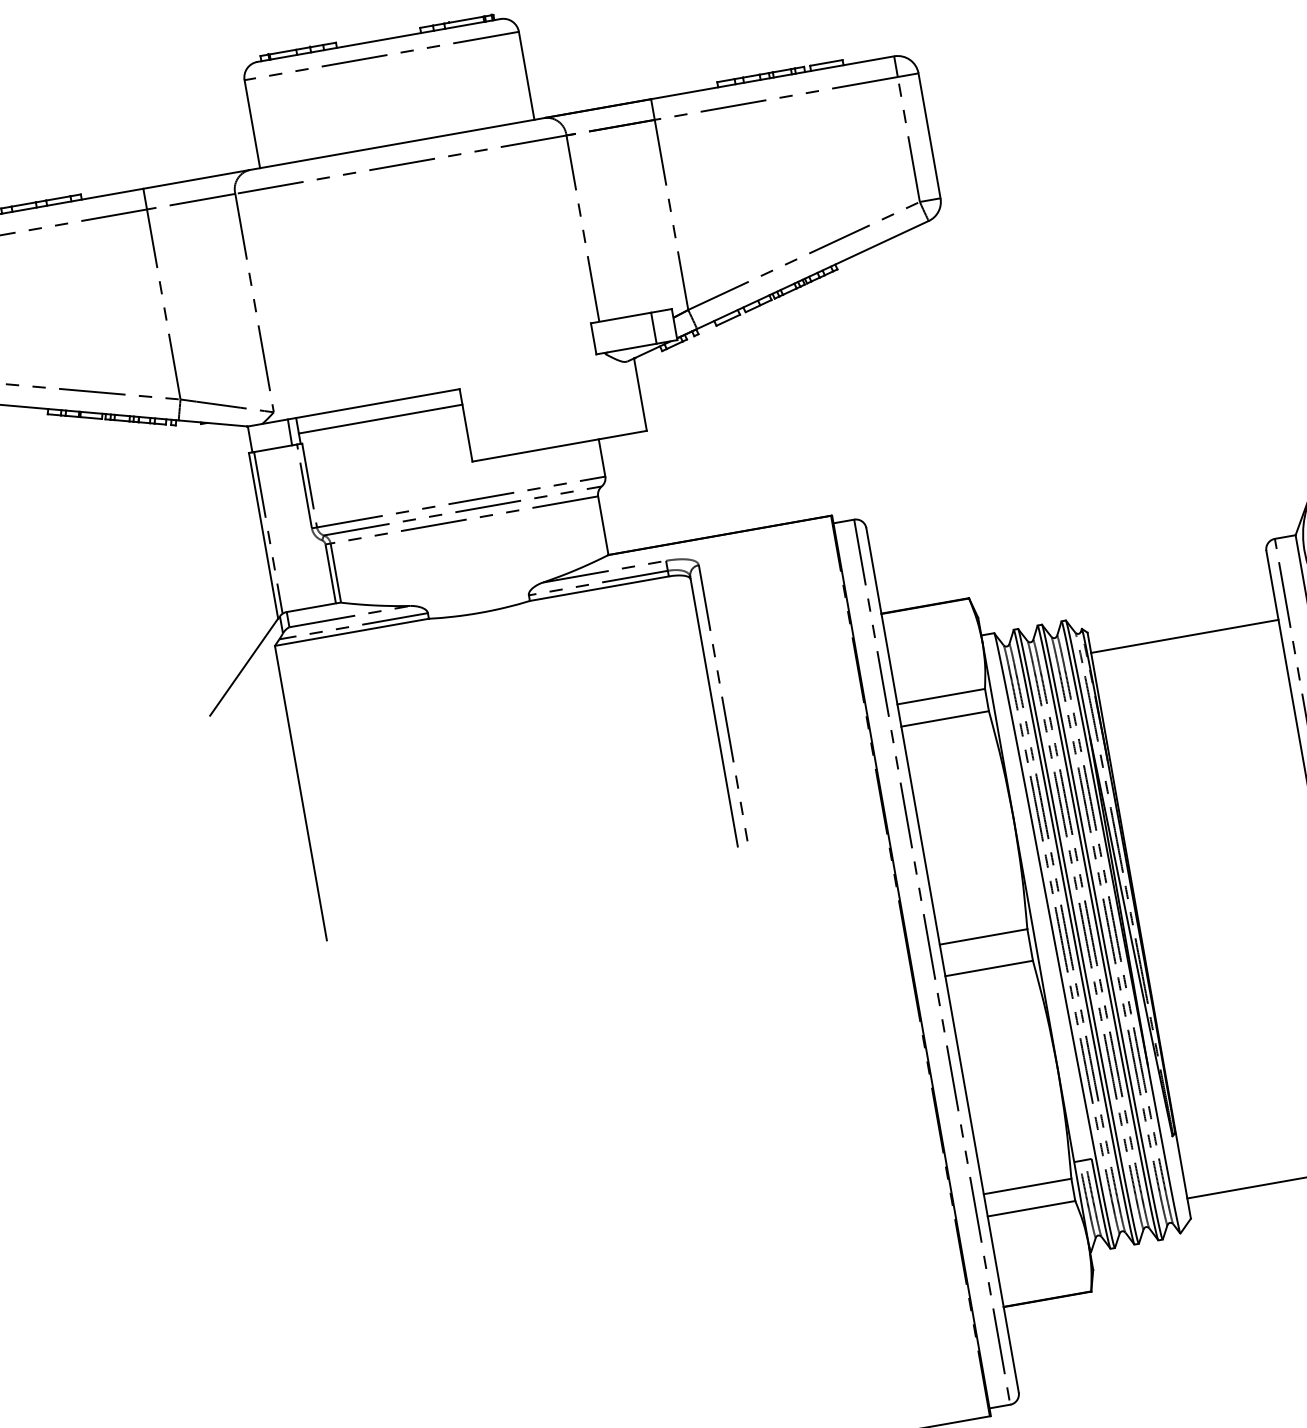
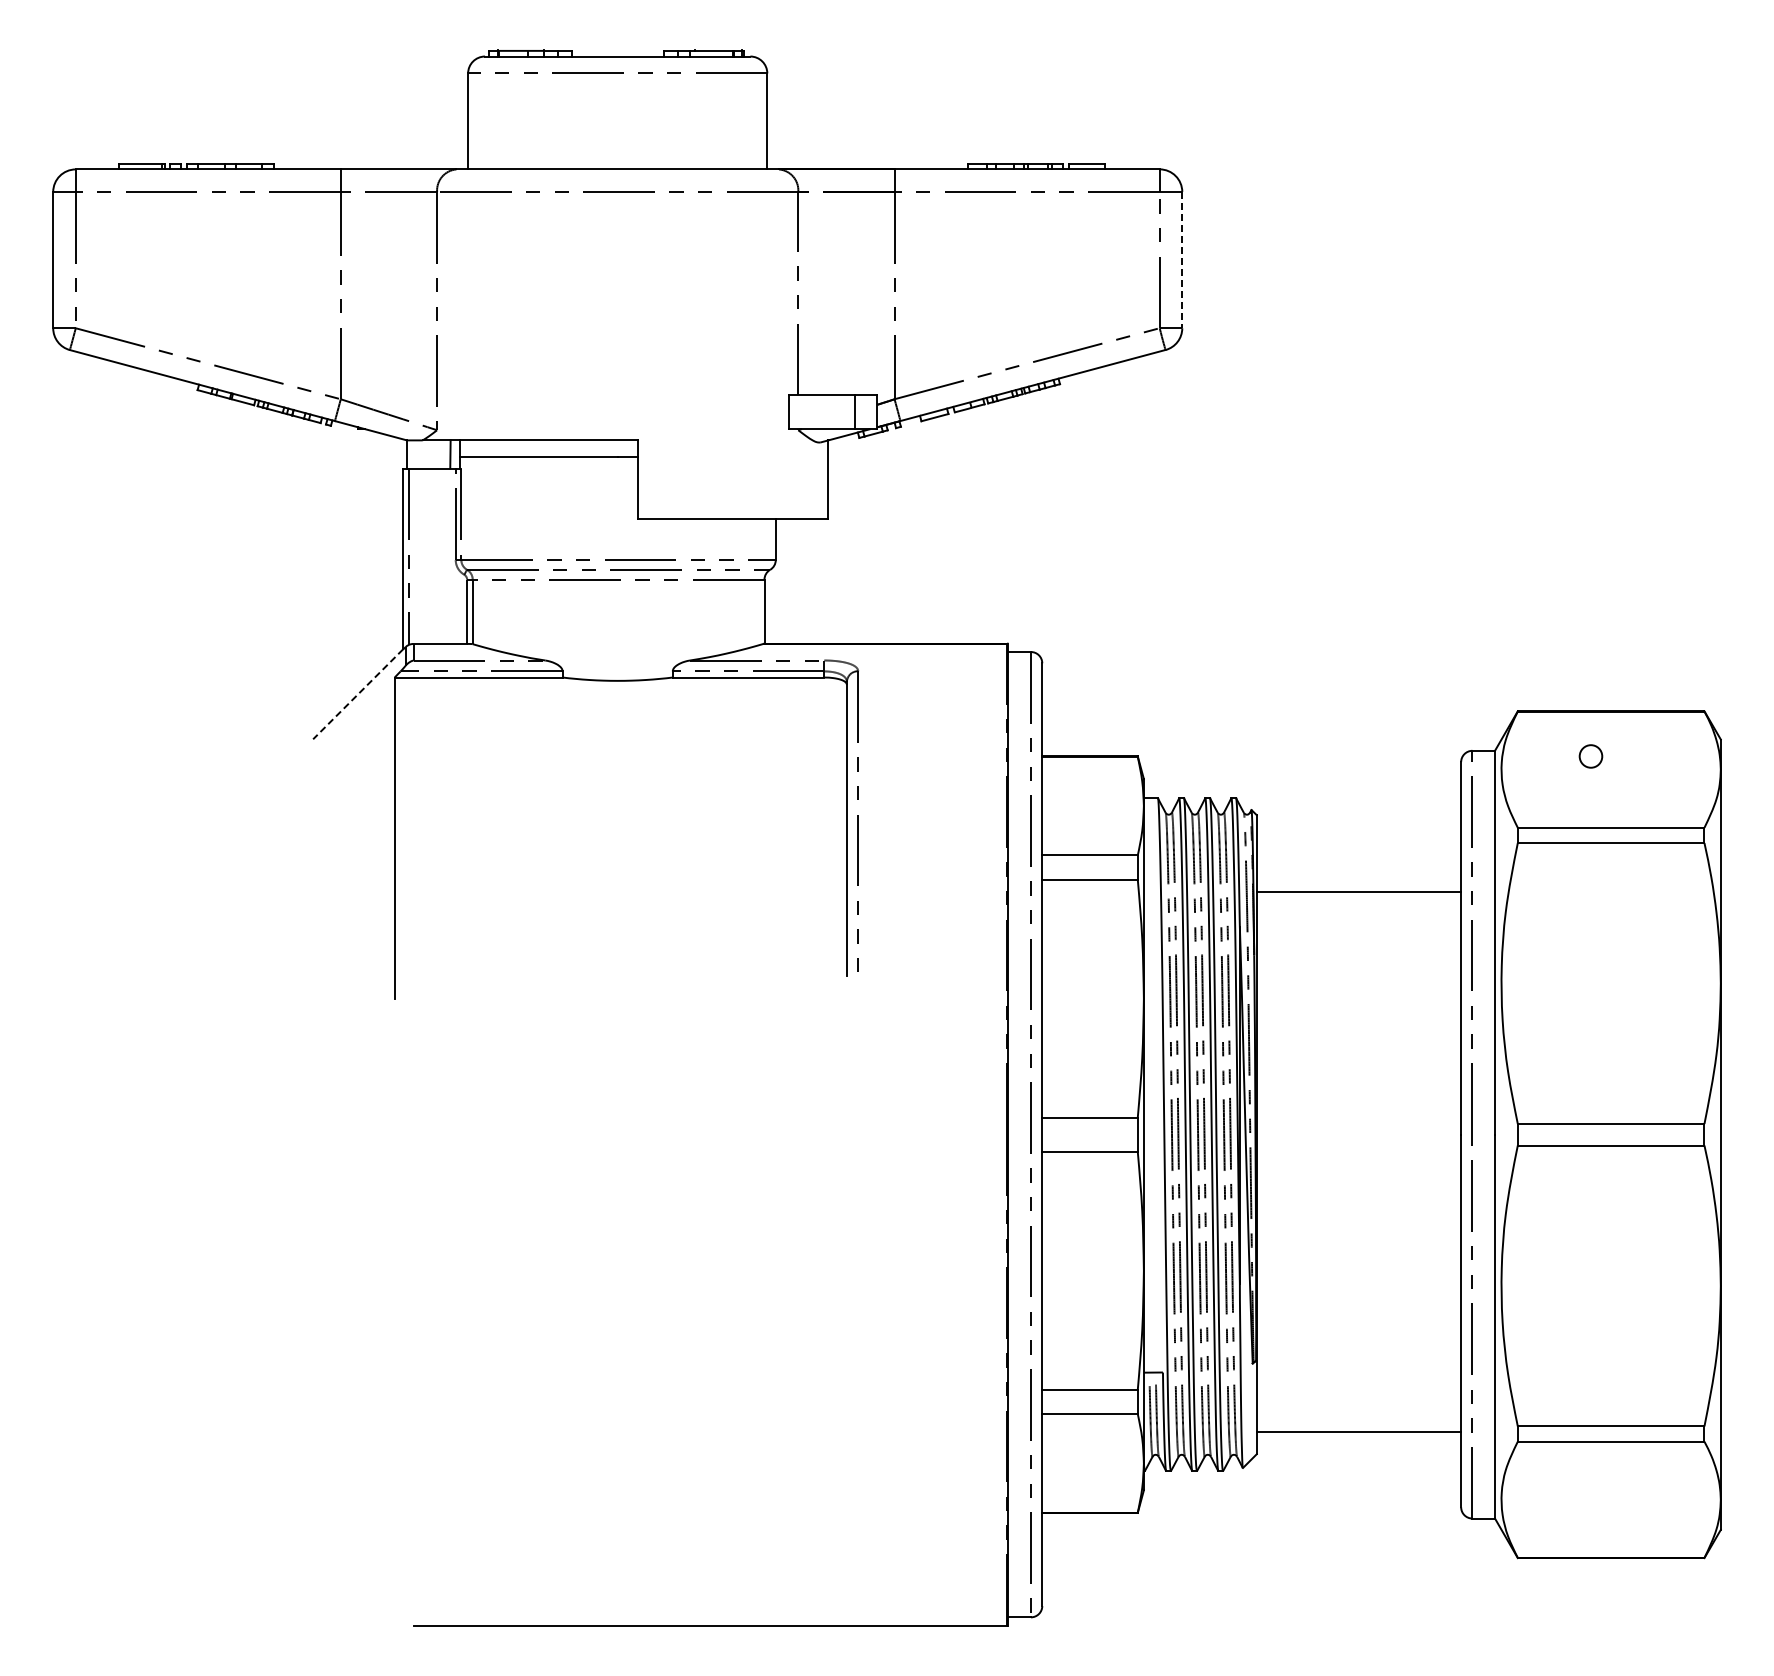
line: (929, 136) -> (1182, 260), solid -> dashed
line: (1184, 636) -> (1358, 892), moved
line: (244, 667) -> (358, 694), solid -> dashed

